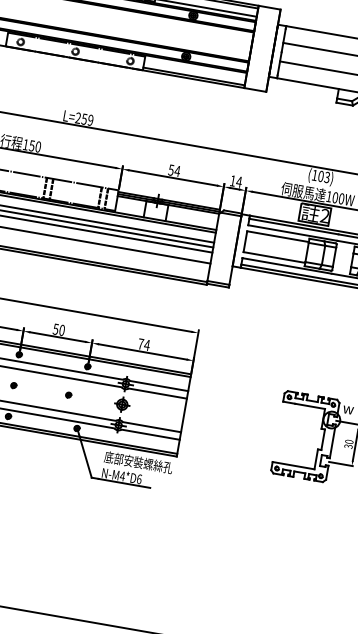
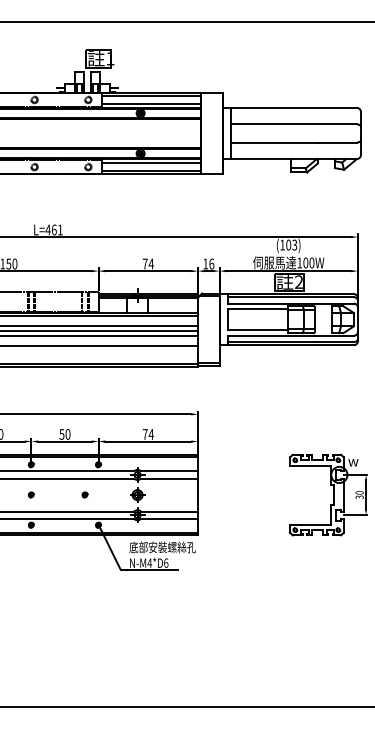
line: (195, 68) -> (151, 163), added
text: (83, 118) -> (53, 229), L=259 -> L=461
text: (170, 169) -> (144, 263), 54 -> 74
text: (238, 181) -> (211, 263), 14 -> 16

